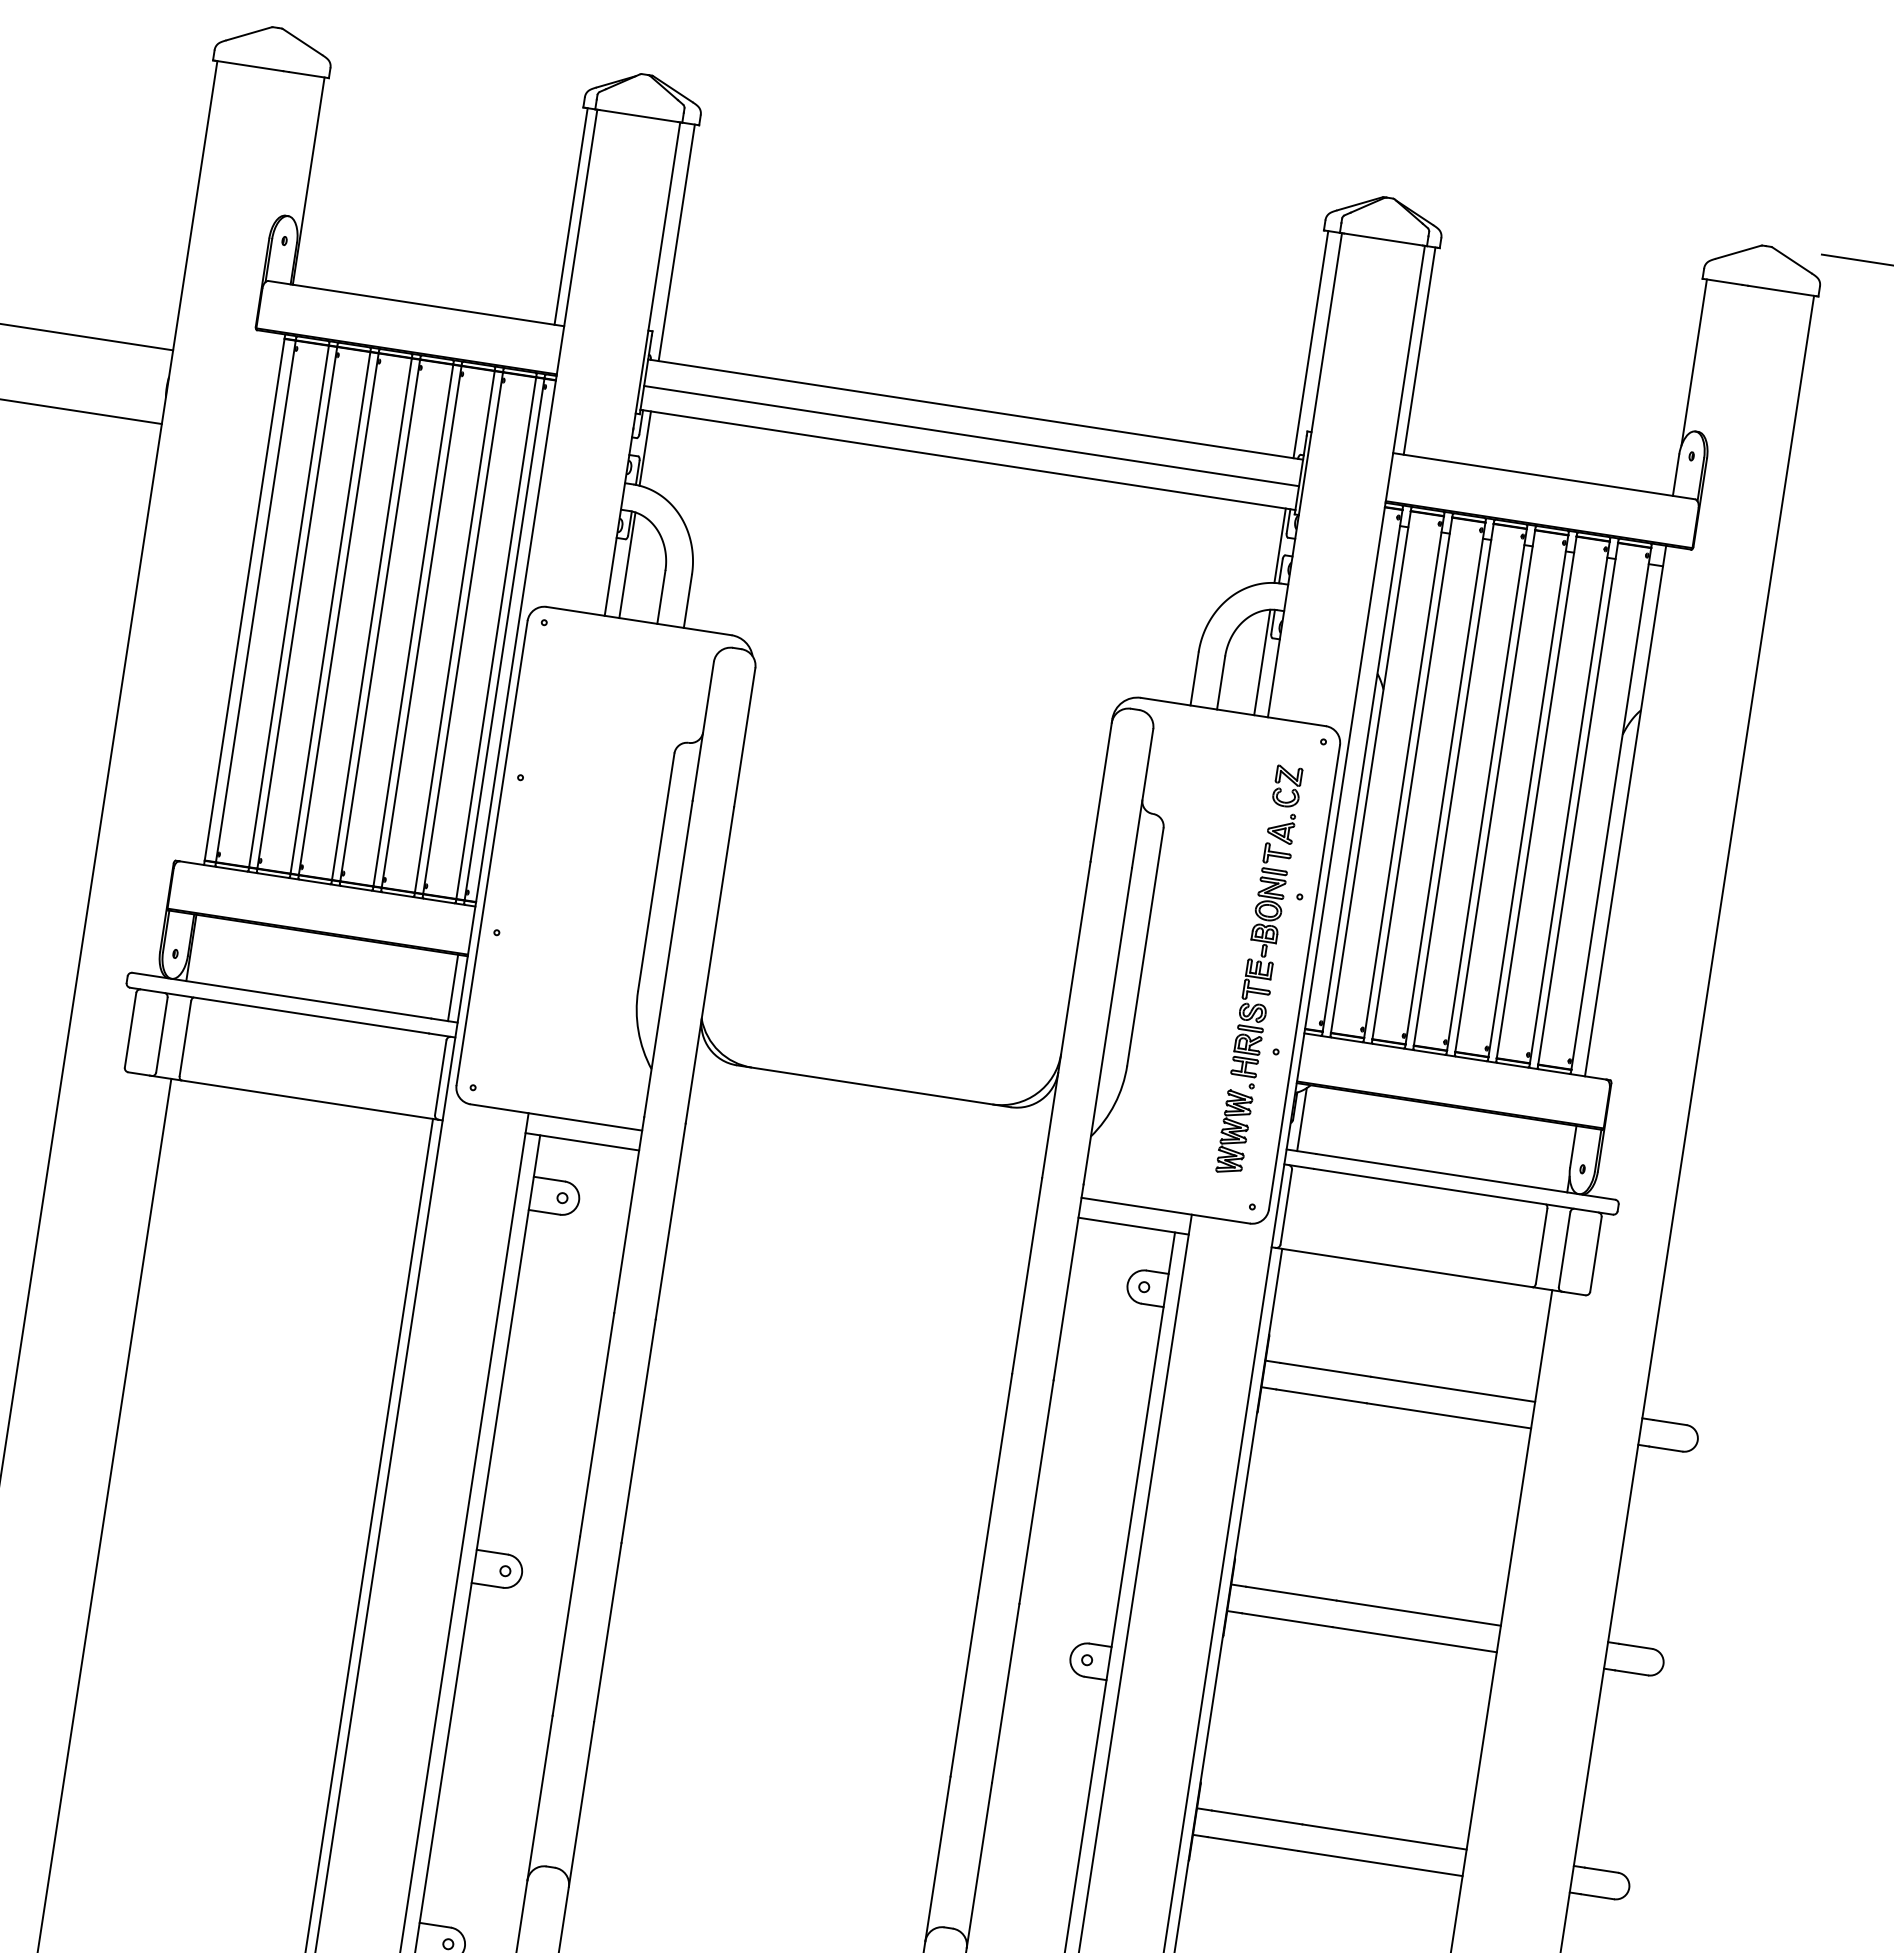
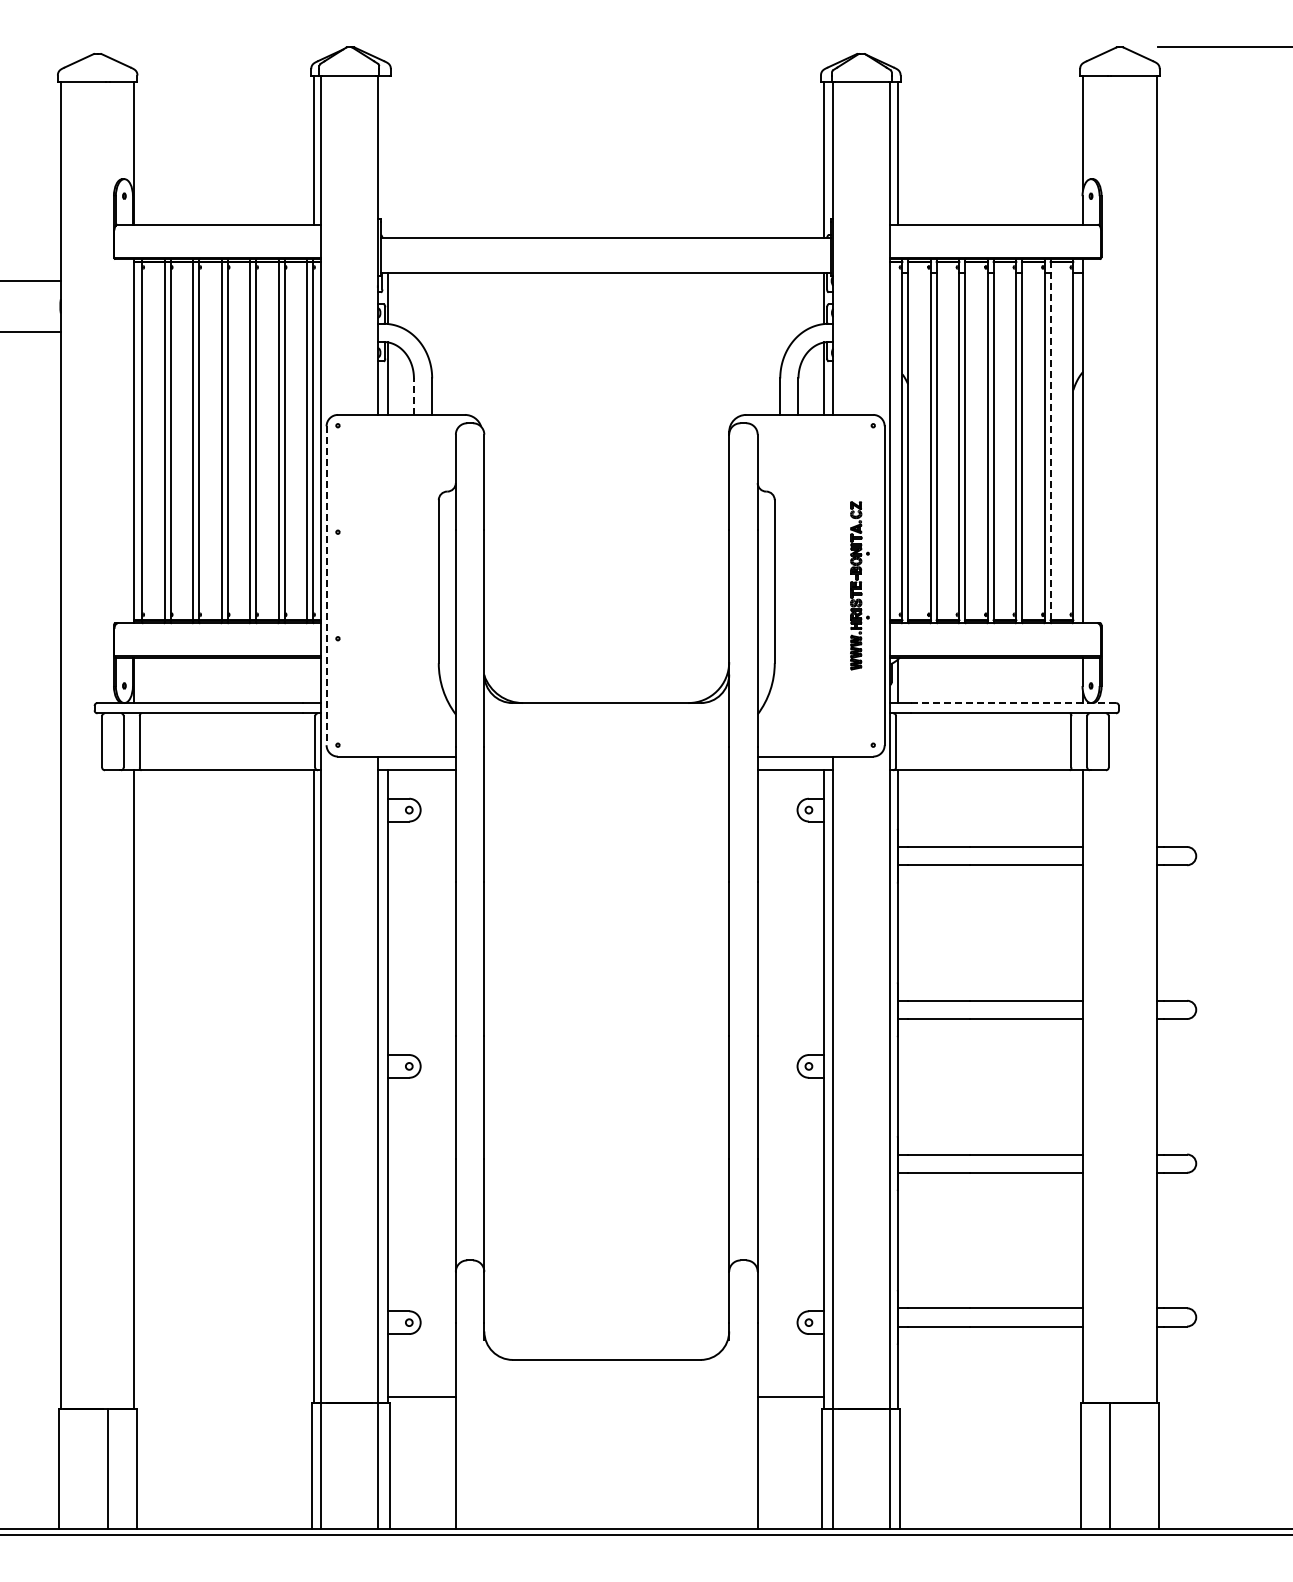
line: (676, 241) -> (387, 156), removed
line: (971, 435) -> (605, 256), removed
line: (660, 596) -> (413, 396), solid -> dashed
line: (1578, 802) -> (1050, 440), solid -> dashed
line: (491, 854) -> (326, 586), solid -> dashed
part: (1267, 971) -> (859, 585), size x0.6
line: (453, 988) -> (314, 680), removed
line: (1465, 1177) -> (1013, 703), solid -> dashed

